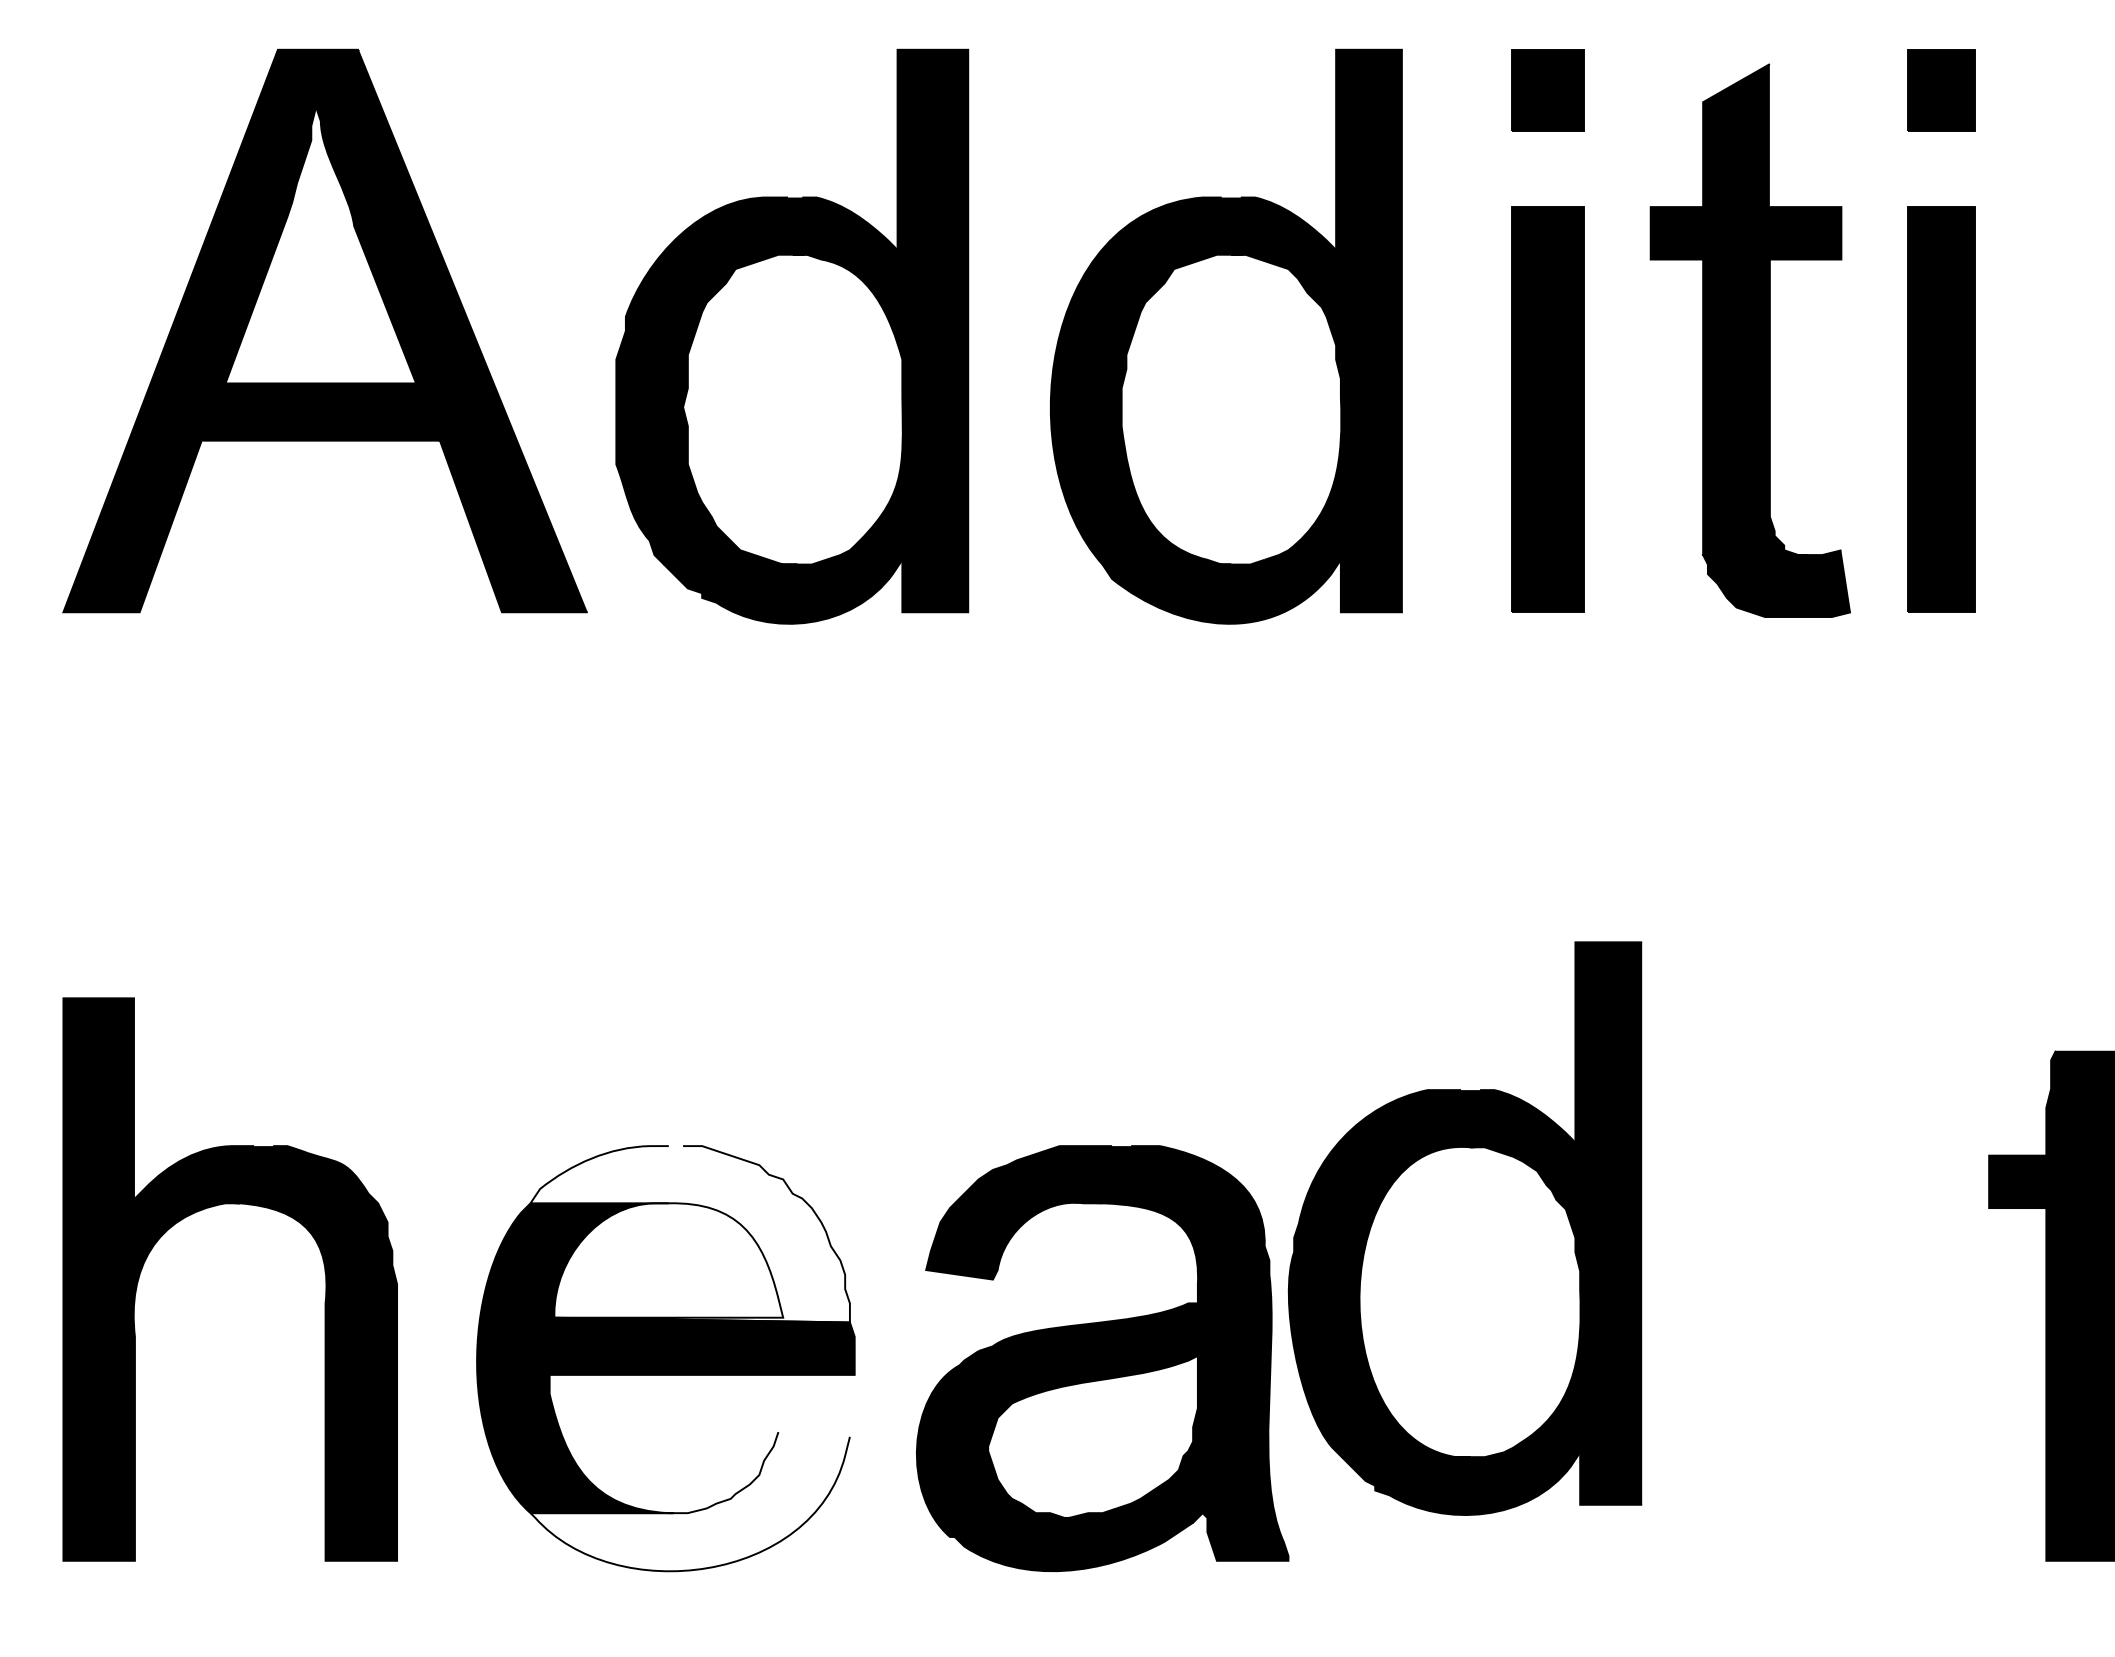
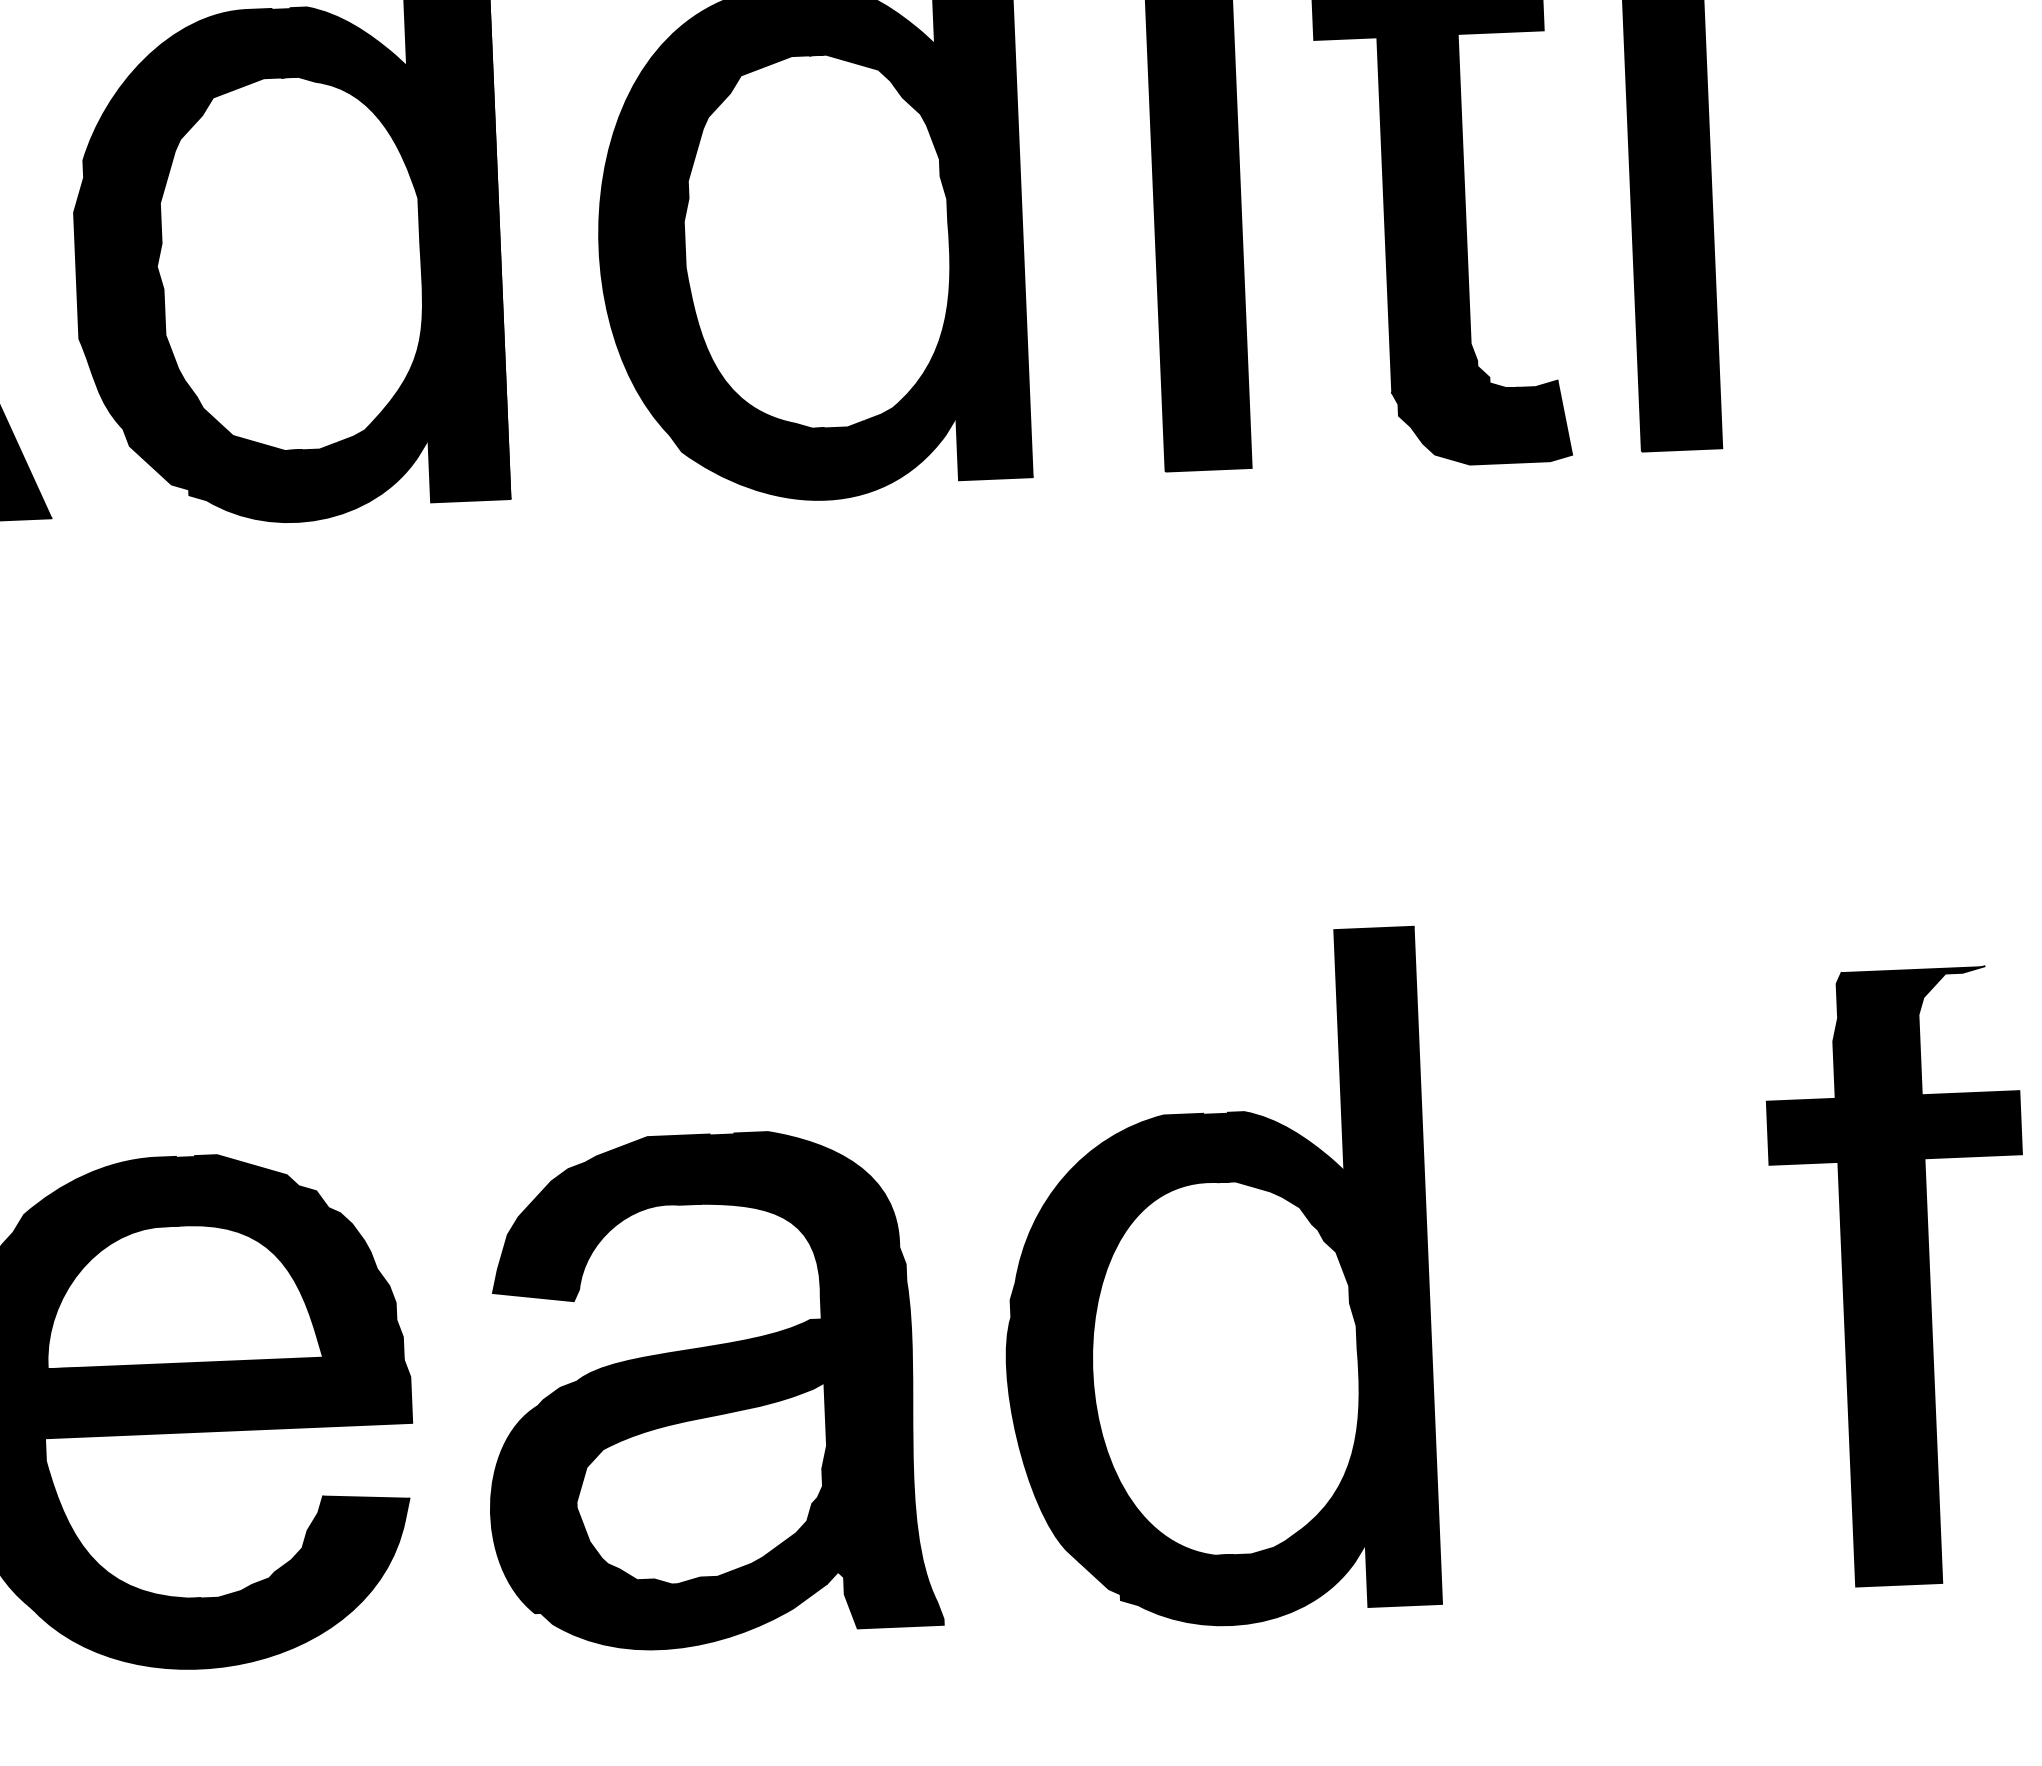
part: (1464, 1228) -> (1215, 1280), moved
fill: (689, 1234) -> (206, 1262), added
fill: (689, 1501) -> (219, 1583), added

